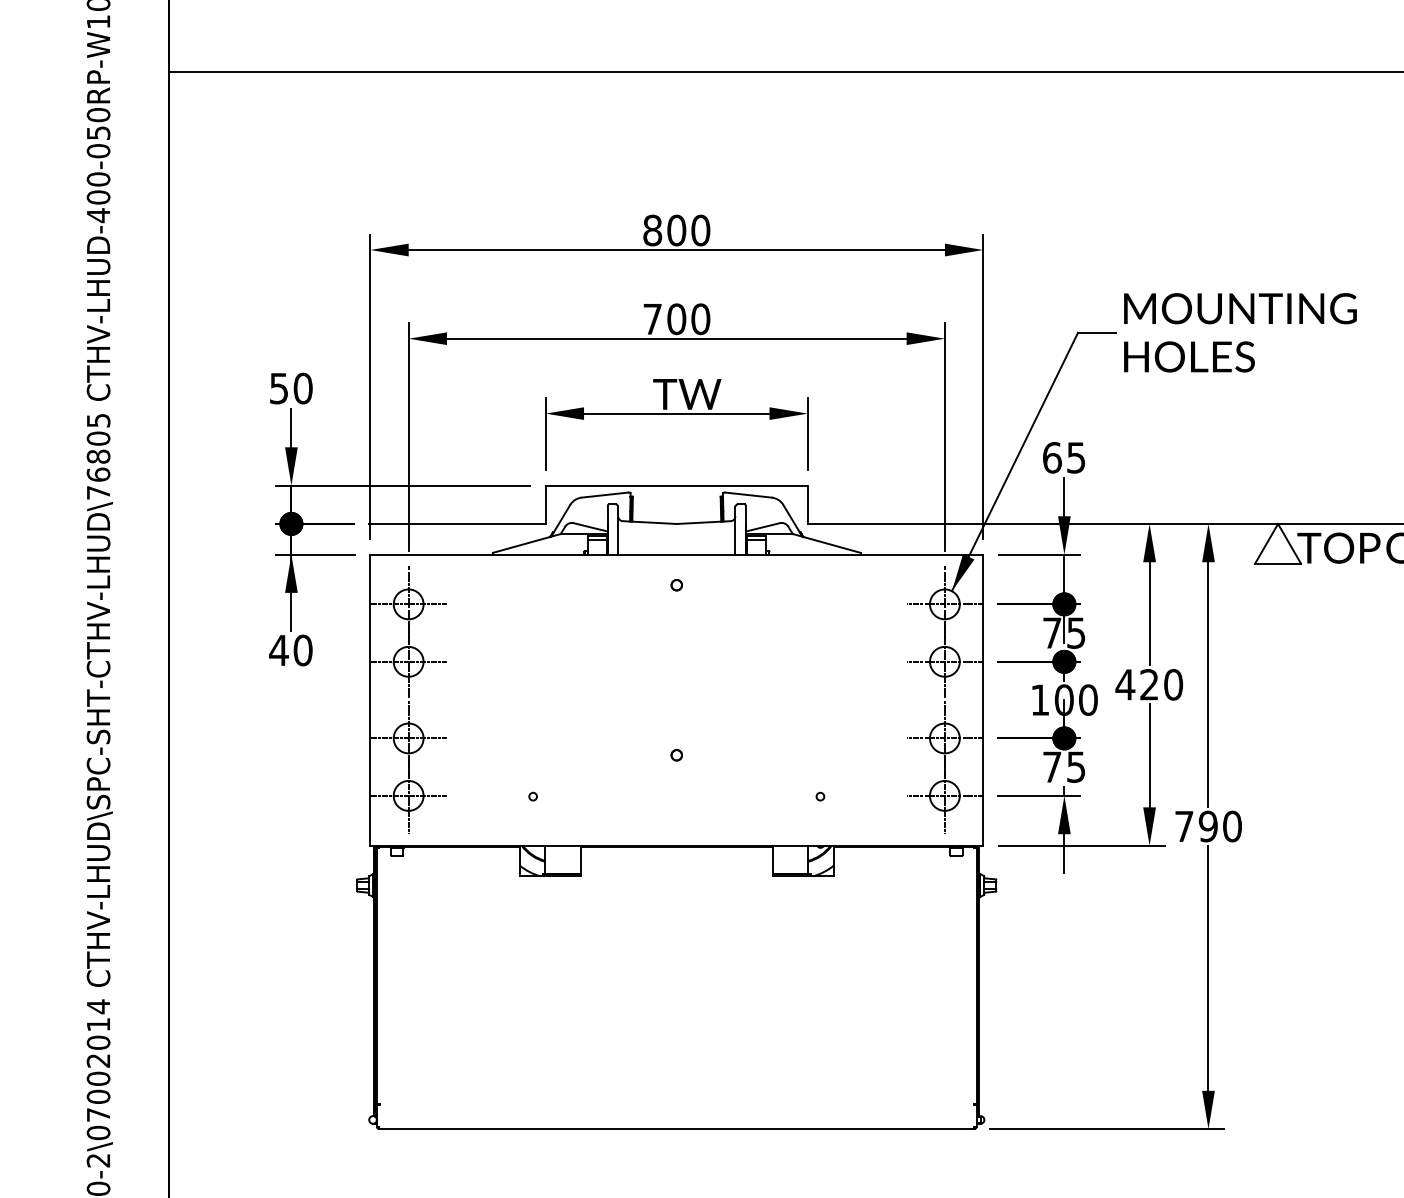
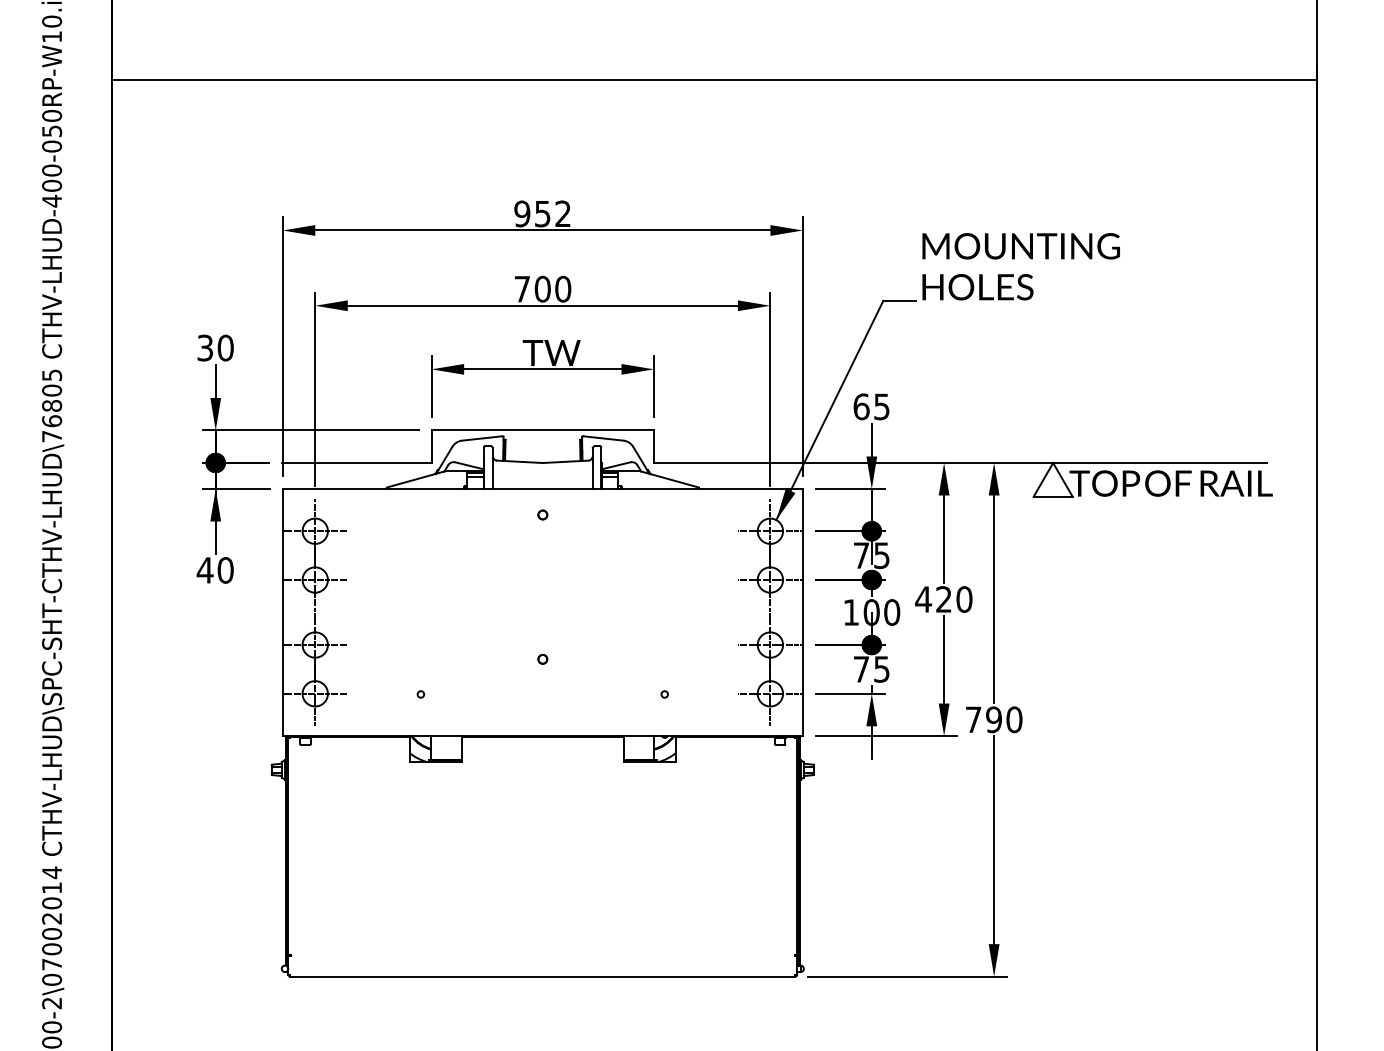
text: (676, 229) -> (542, 213), 800 -> 952
text: (1239, 332) -> (1020, 266), moved
text: (279, 387) -> (205, 347), 50 -> 30

